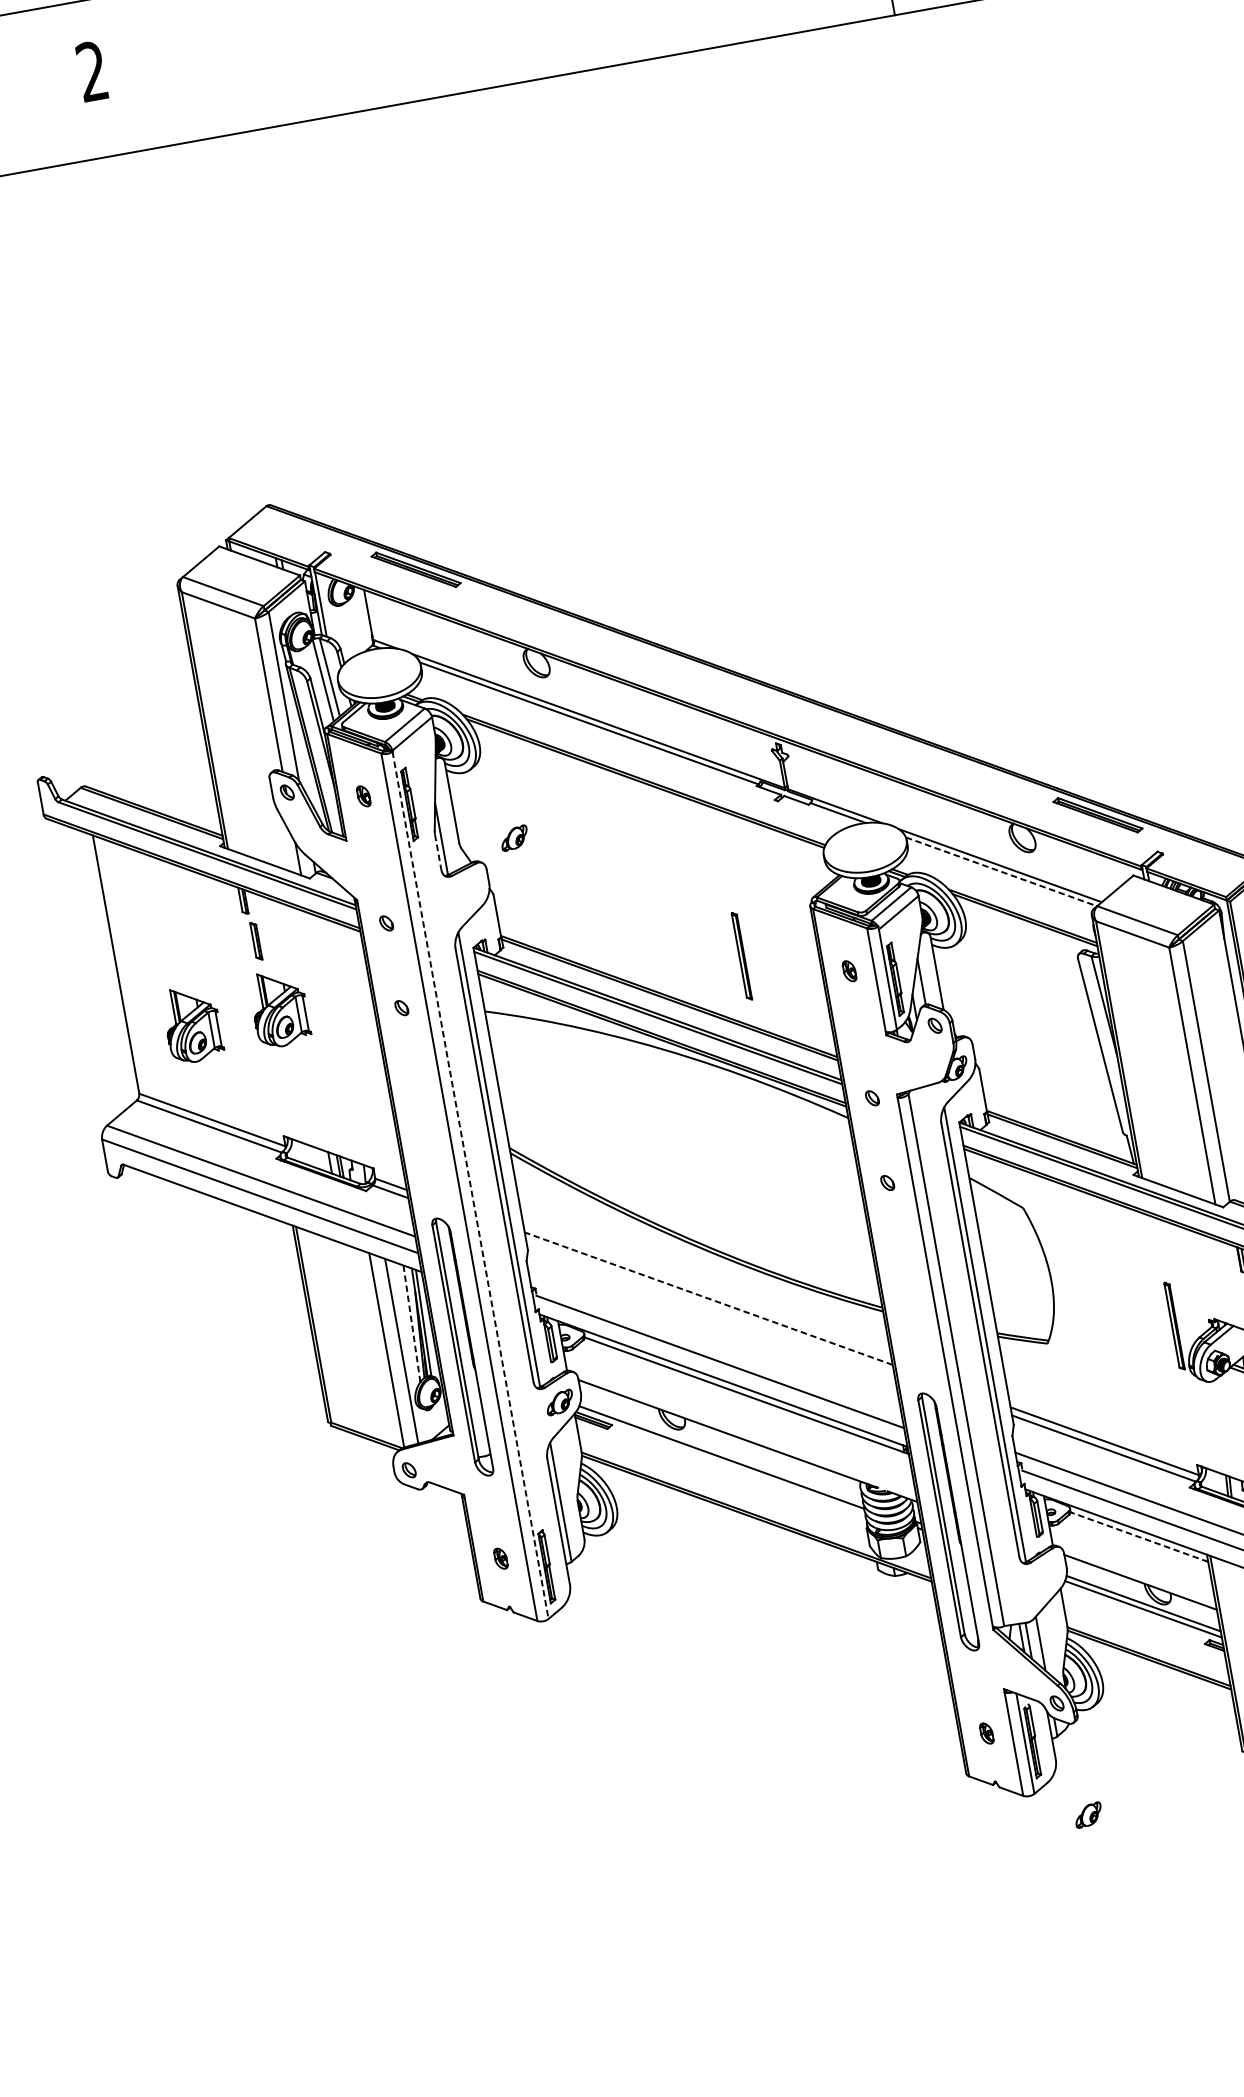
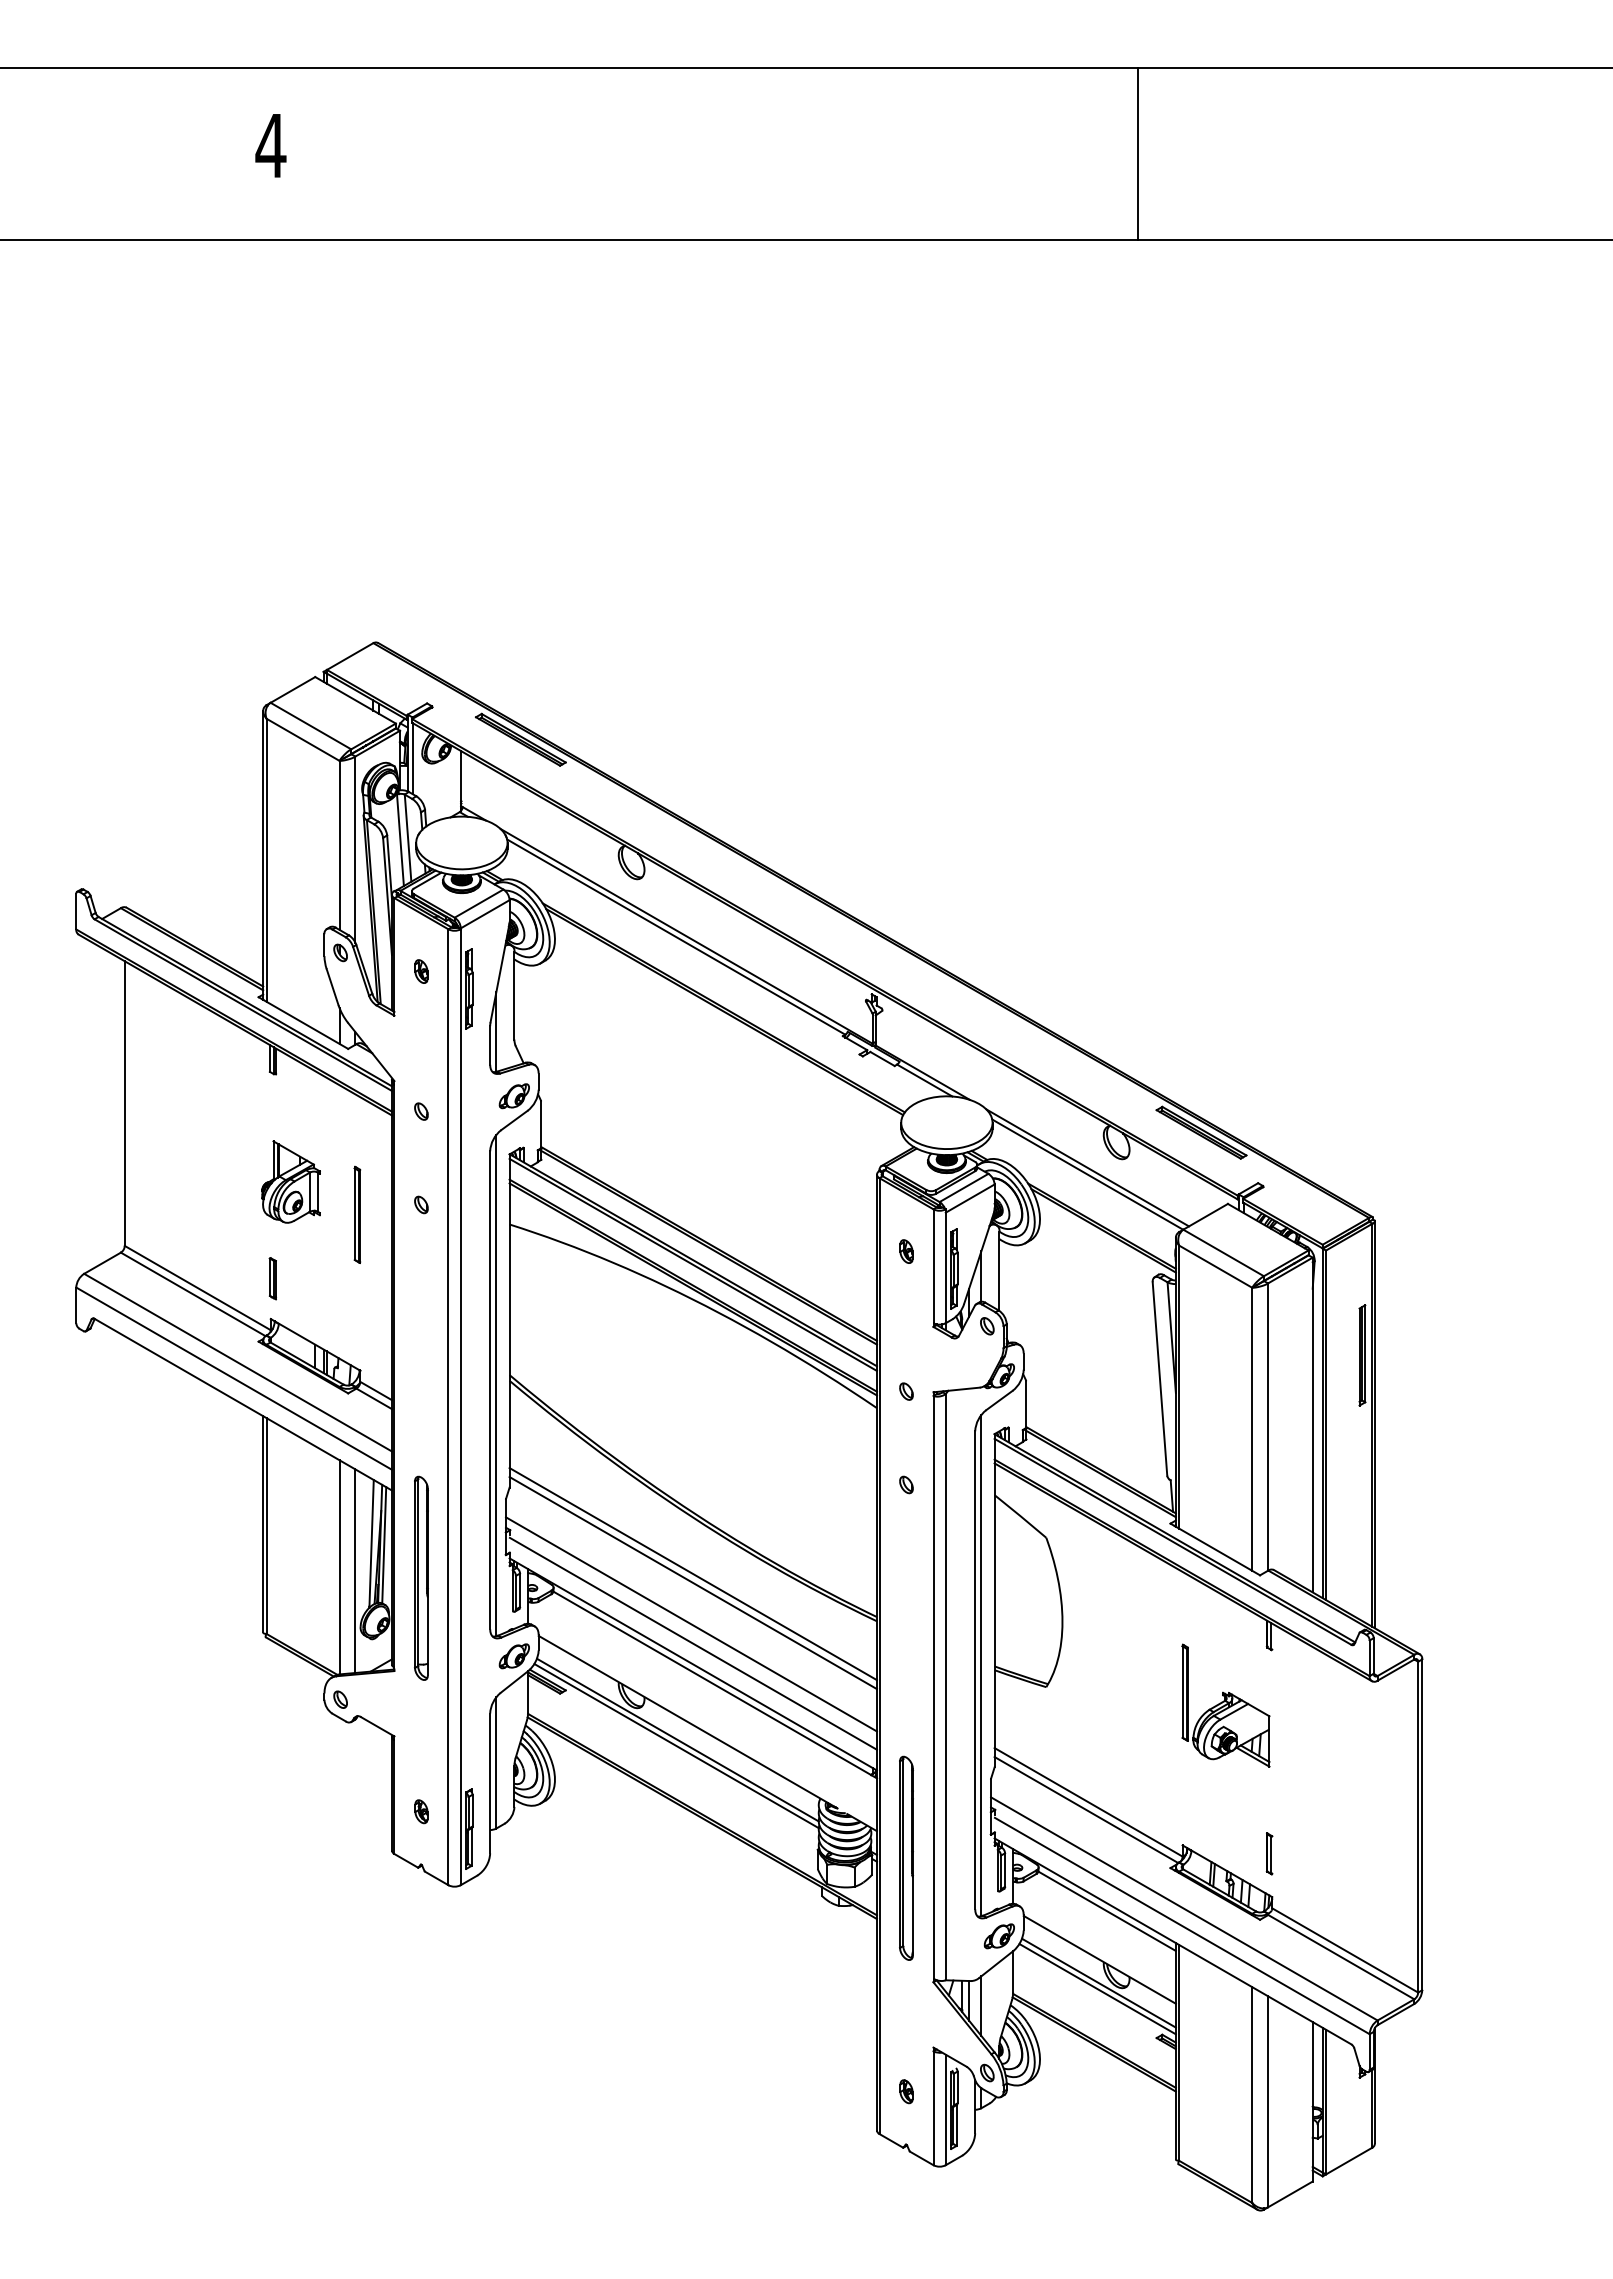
text: (91, 71) -> (270, 145), 2 -> 4
part: (513, 838) -> (513, 1096), moved
line: (438, 852) -> (490, 1045), dashed -> solid
line: (1002, 871) -> (1088, 1174), dashed -> solid
part: (255, 941) -> (272, 1278), moved
part: (741, 955) -> (357, 1214), moved
part: (192, 1023) -> (194, 1181), removed
line: (470, 1185) -> (460, 1407), dashed -> solid
line: (707, 1298) -> (692, 1573), dashed -> solid
line: (709, 1307) -> (692, 1583), added
line: (411, 1323) -> (371, 1543), dashed -> solid
line: (715, 1344) -> (691, 1624), added
part: (462, 1346) -> (421, 1577), size x0.71
line: (721, 1451) -> (677, 1739), added
part: (948, 1521) -> (906, 1857), size x0.71
line: (1138, 1537) -> (1106, 1911), dashed -> solid
part: (1087, 1815) -> (998, 1936), moved

